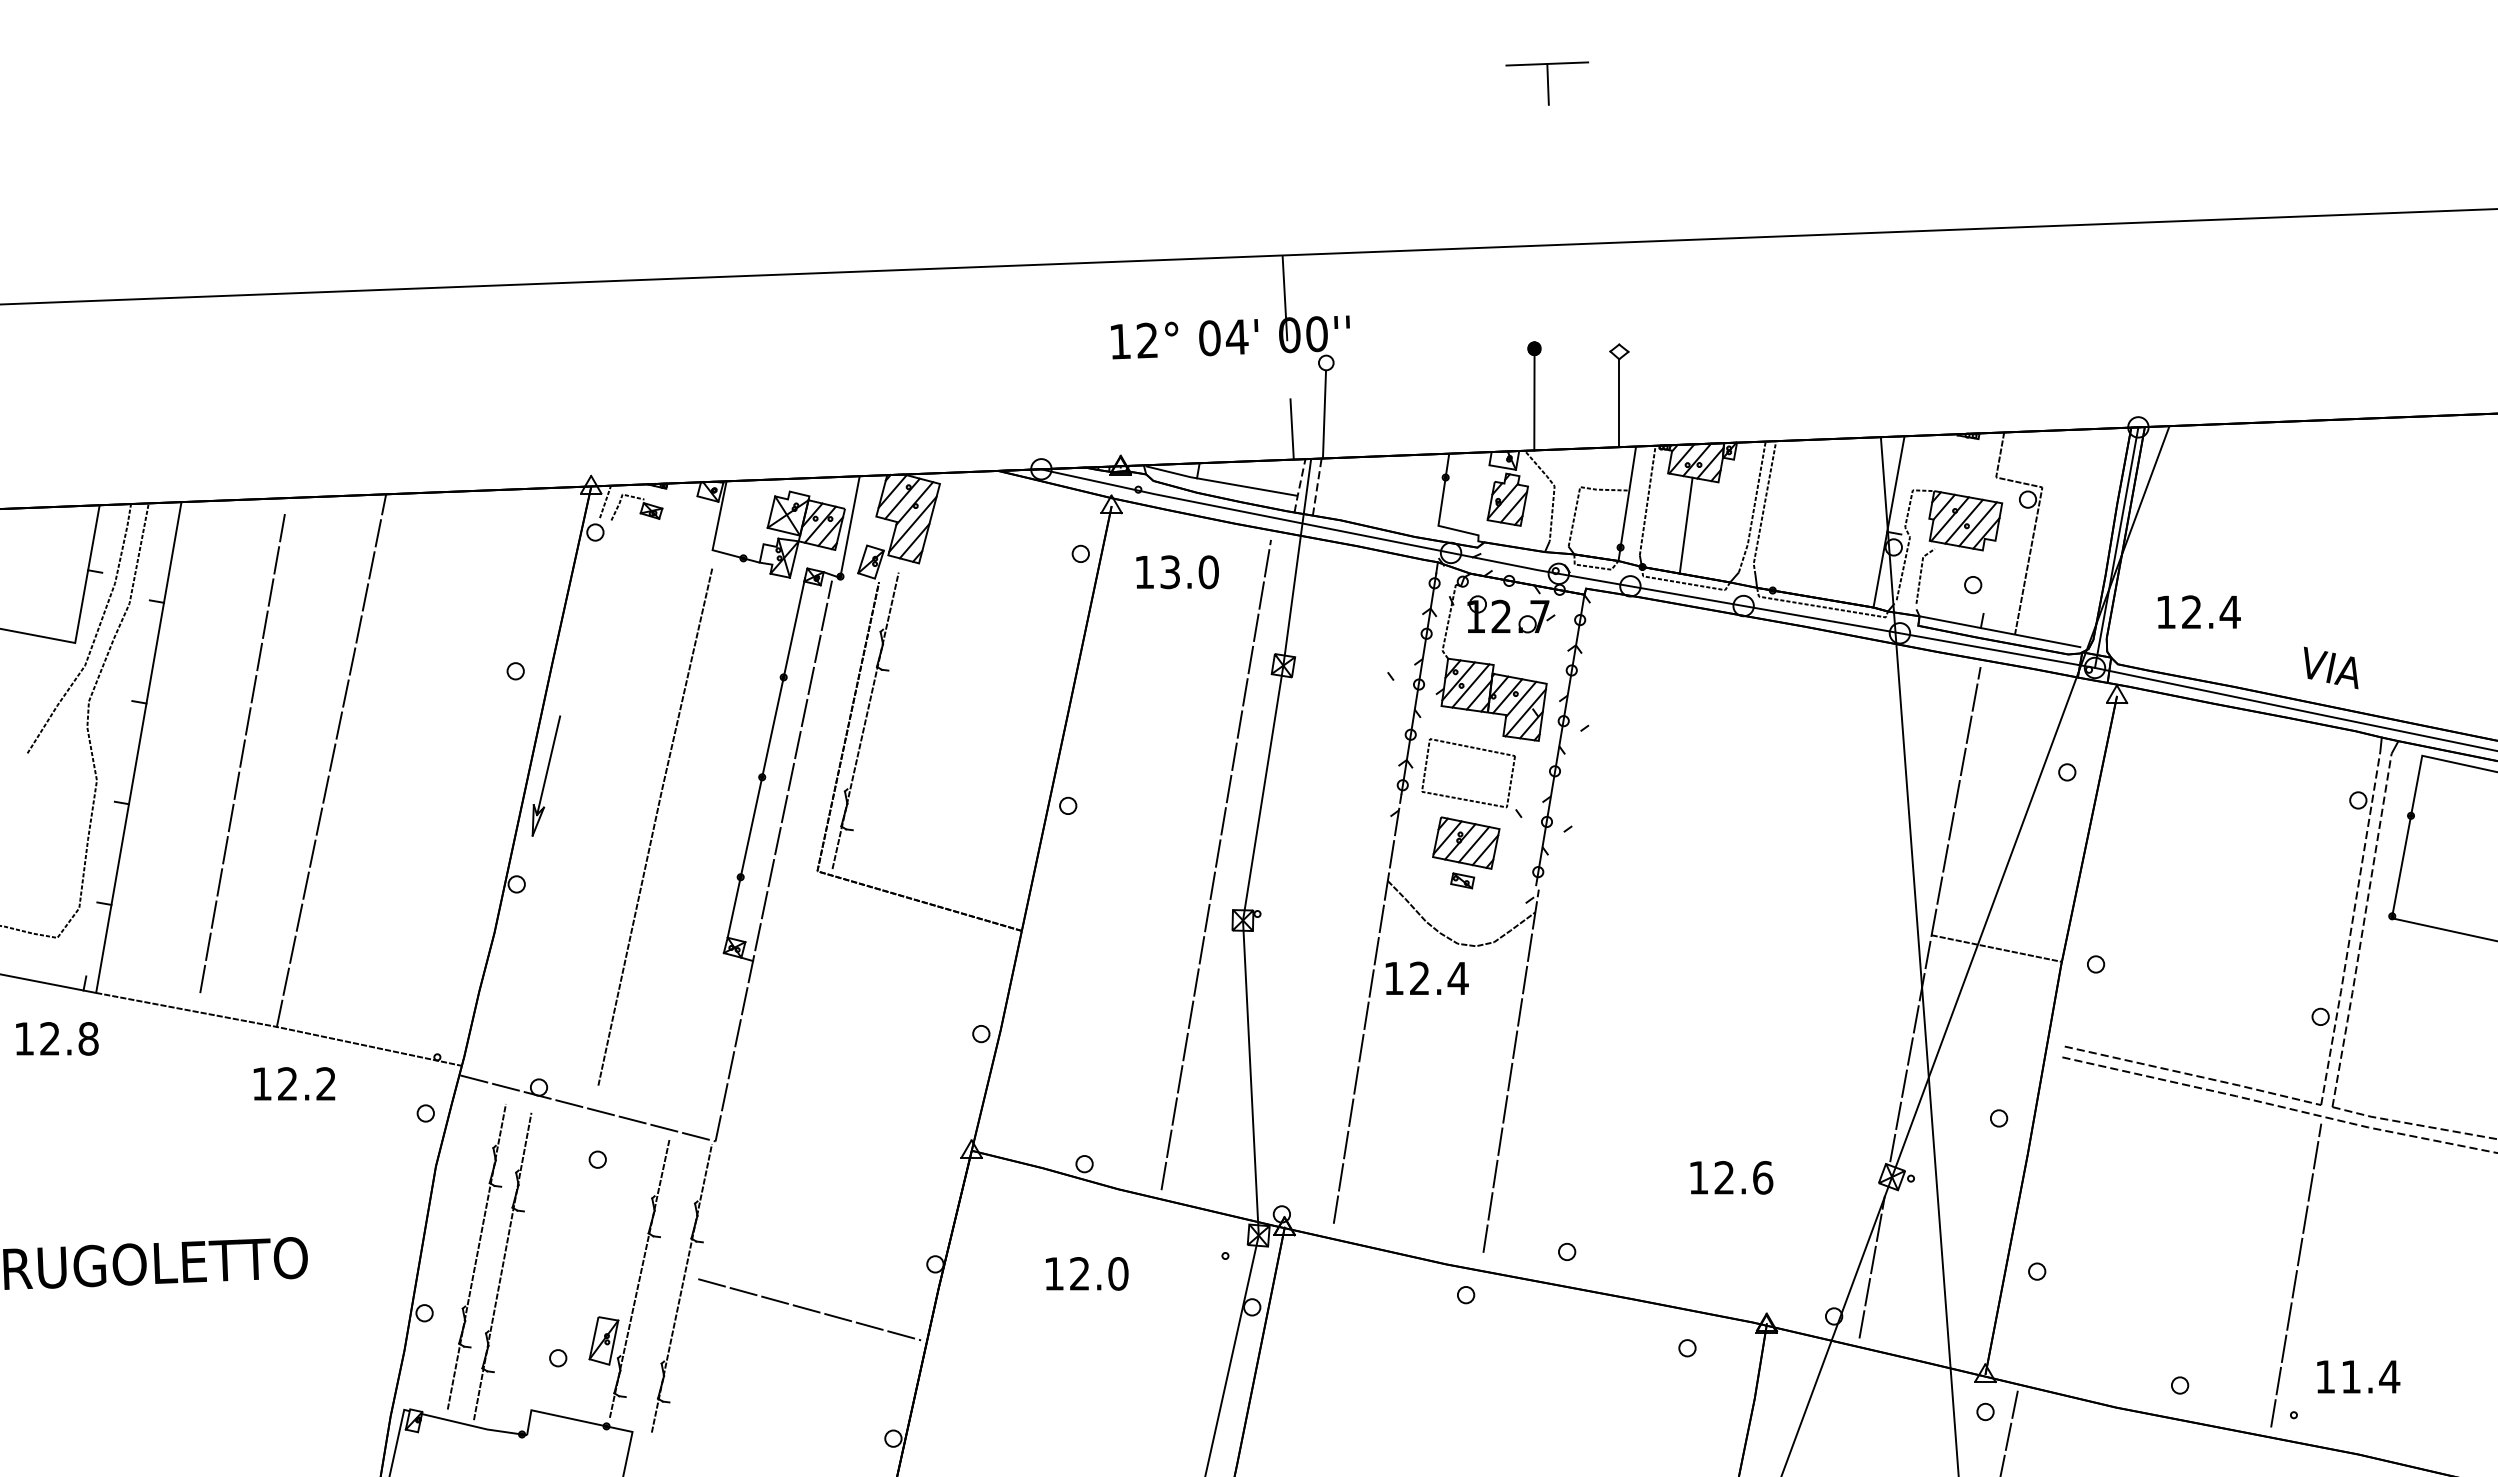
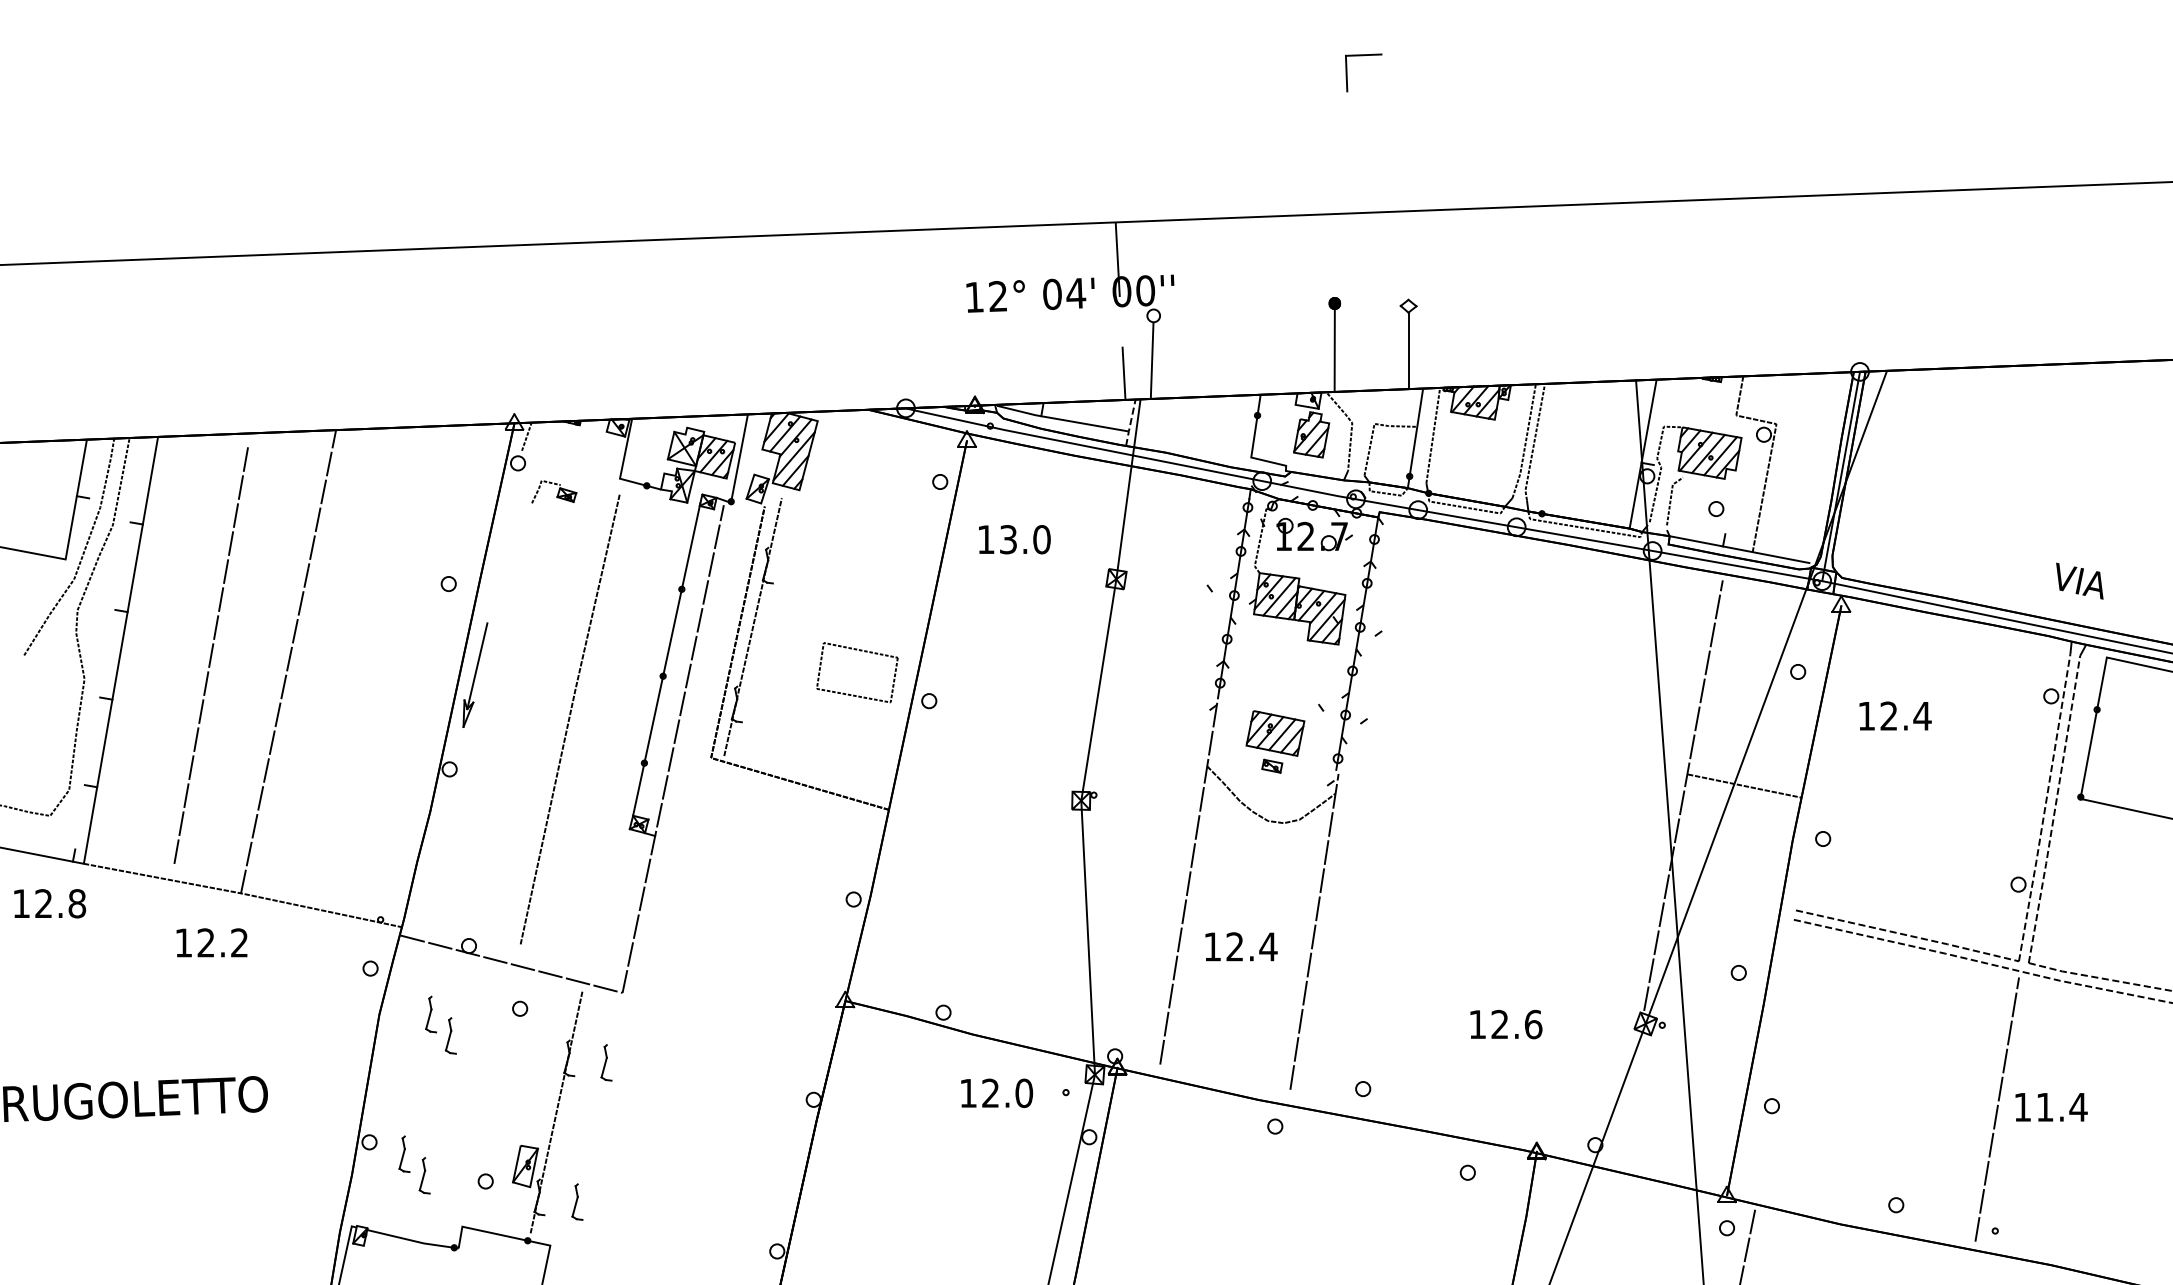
line: (1526, 64) -> (1327, 56), removed
line: (1316, 486) -> (1145, 423), removed
part: (636, 507) -> (553, 492), moved
line: (1685, 525) -> (1466, 457), removed
text: (1177, 572) -> (1014, 539), moved
text: (2198, 611) -> (1894, 715), moved
text: (2331, 667) -> (2080, 580), moved
part: (1471, 748) -> (859, 651), moved
line: (1216, 864) -> (1058, 752), removed
line: (1996, 948) -> (1744, 786), moved
text: (1426, 977) -> (1240, 946), moved
text: (294, 1083) -> (212, 942), moved
line: (476, 1256) -> (414, 1093), removed
line: (502, 1266) -> (437, 1101), removed
line: (1871, 1266) -> (1627, 1101), removed
text: (1087, 1273) -> (997, 1093), moved
line: (681, 1288) -> (592, 1120), removed
line: (809, 1309) -> (704, 1139), removed
text: (2358, 1376) -> (2051, 1106), moved

